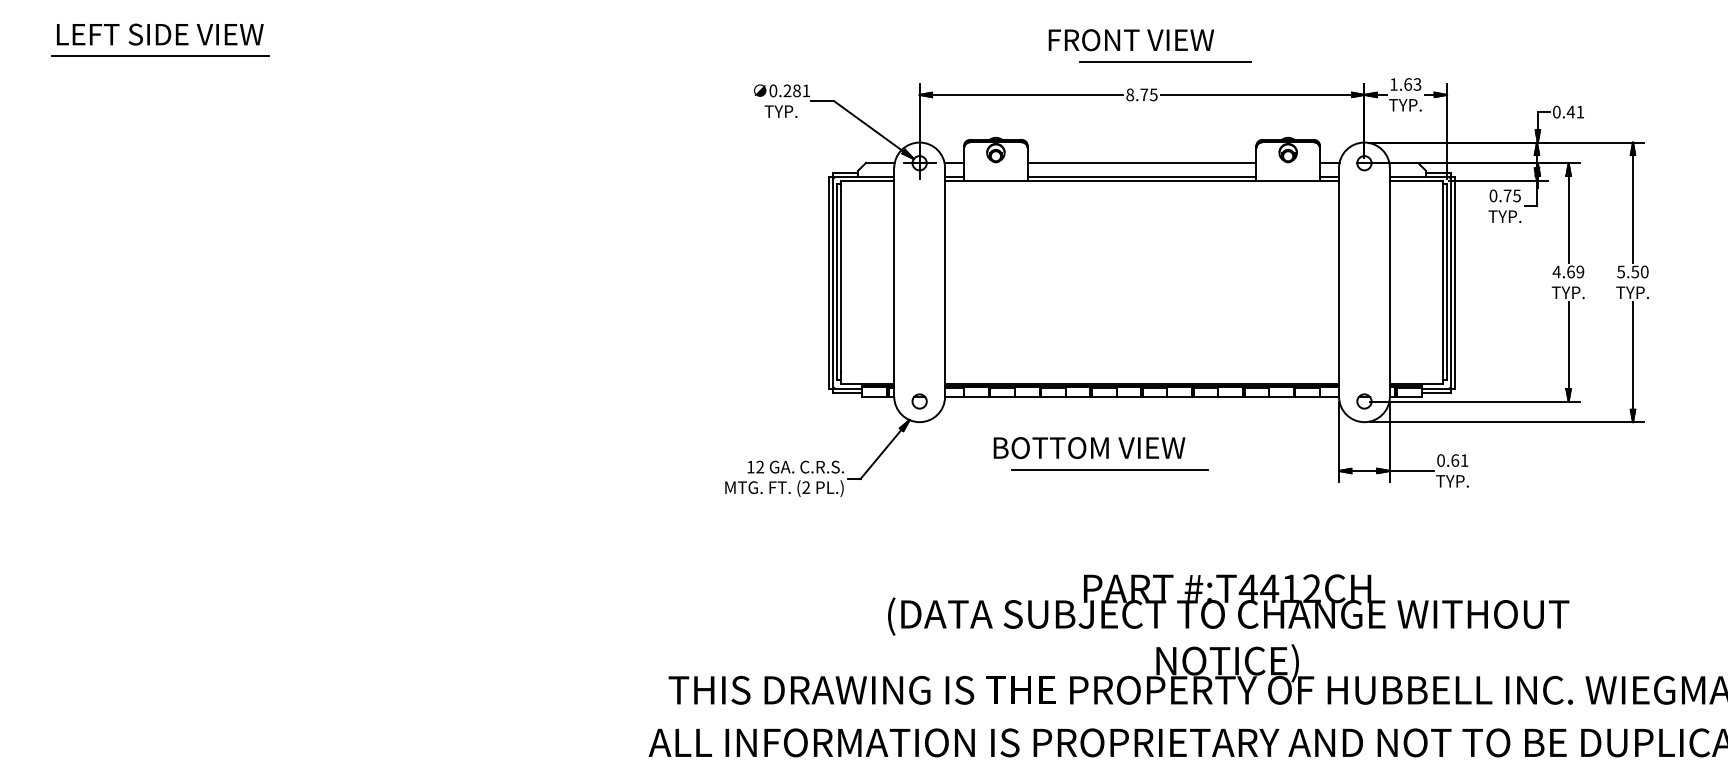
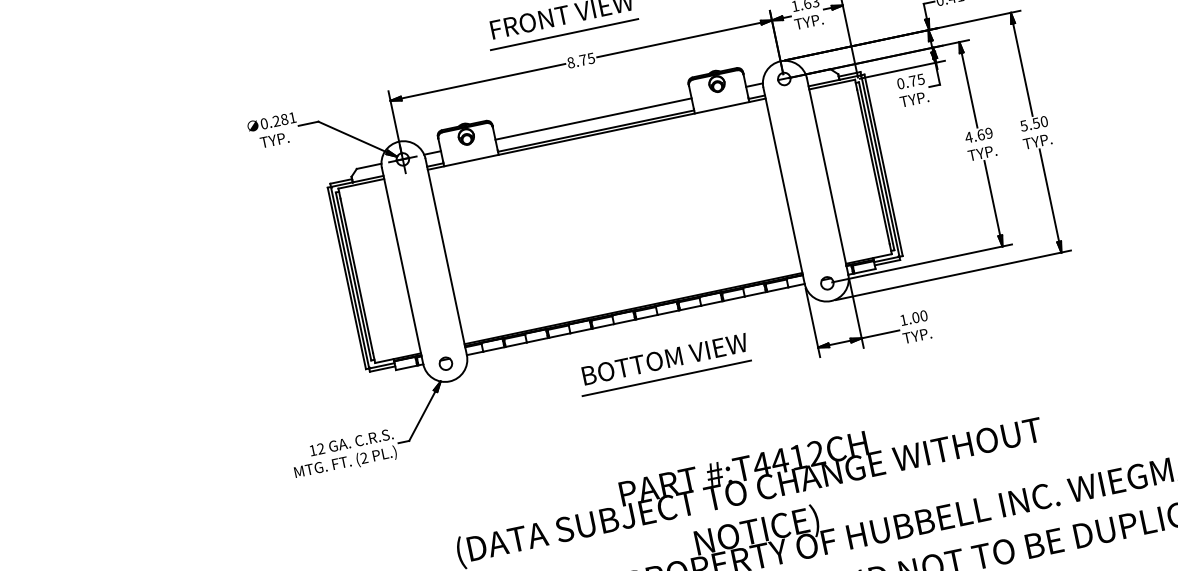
line: (1165, 61) -> (564, 34), moved
text: (1089, 447) -> (665, 358), moved
text: (1452, 460) -> (913, 318), 0.61 -> 1.00
line: (1109, 469) -> (666, 378), moved

